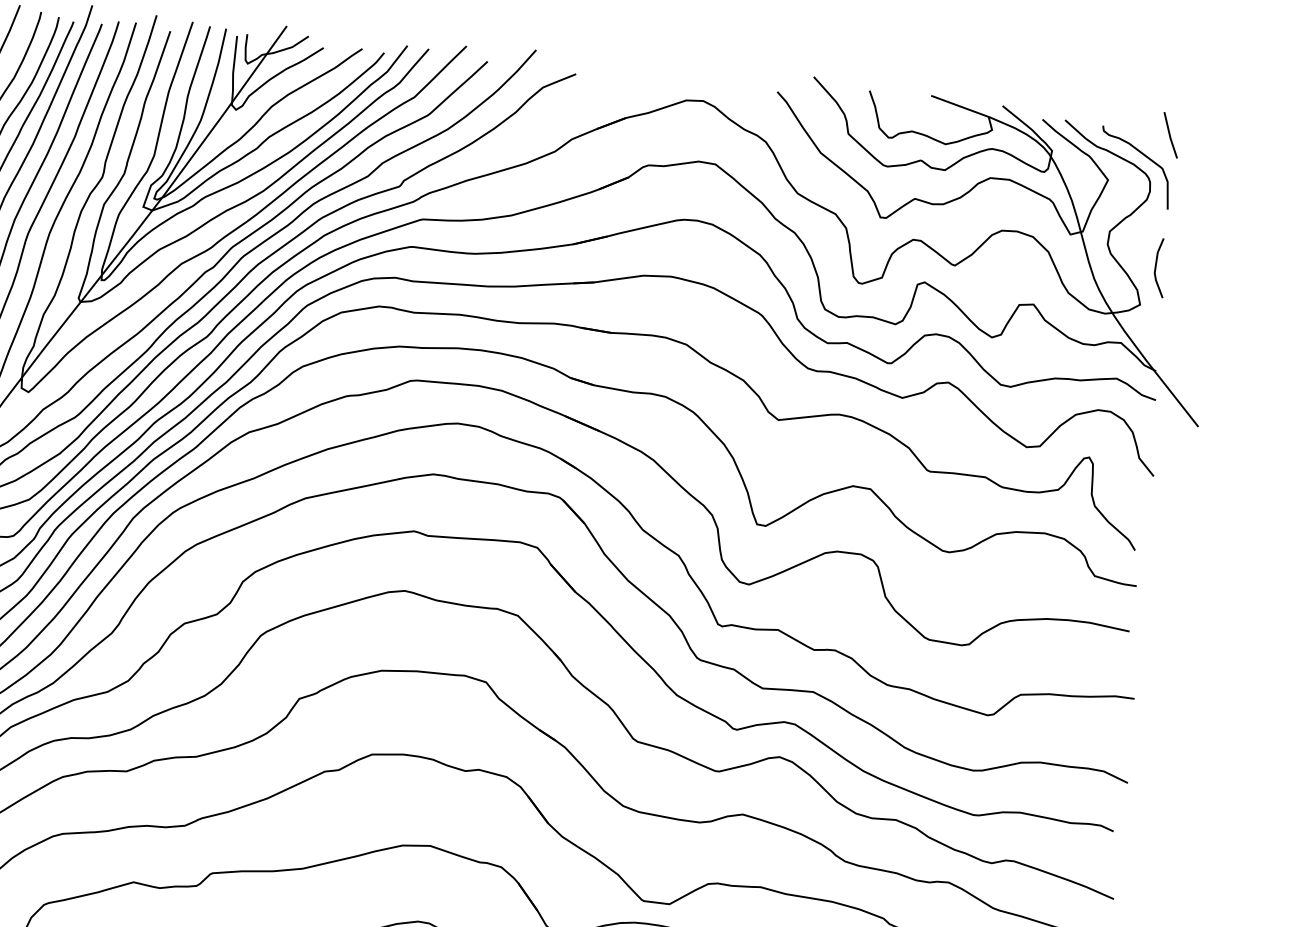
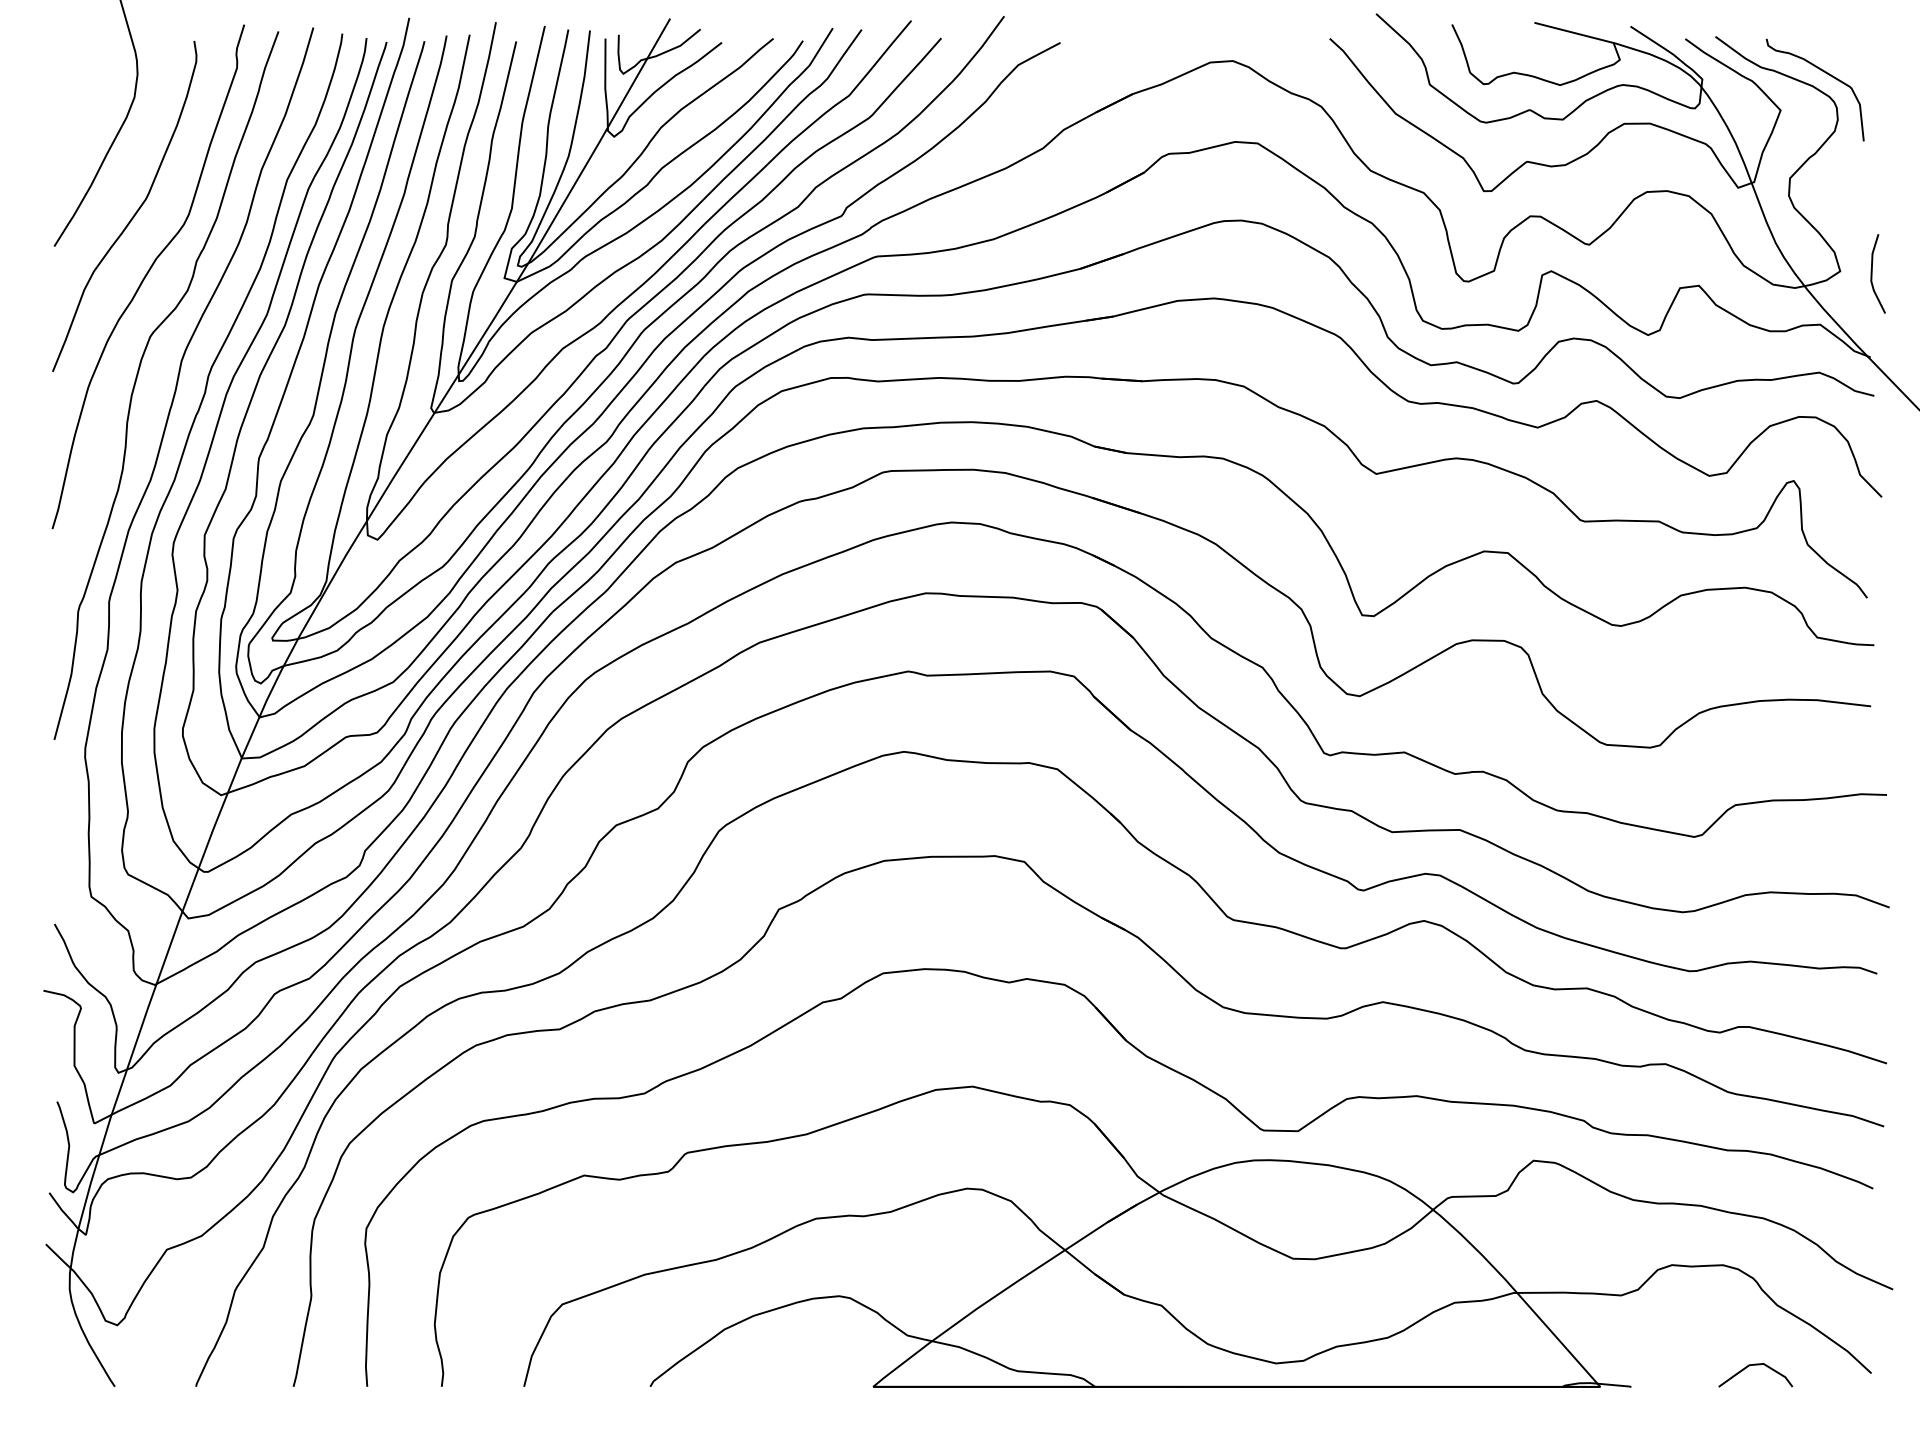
line: (1170, 135) -> (1857, 42), removed
line: (1156, 267) -> (1872, 273), moved

